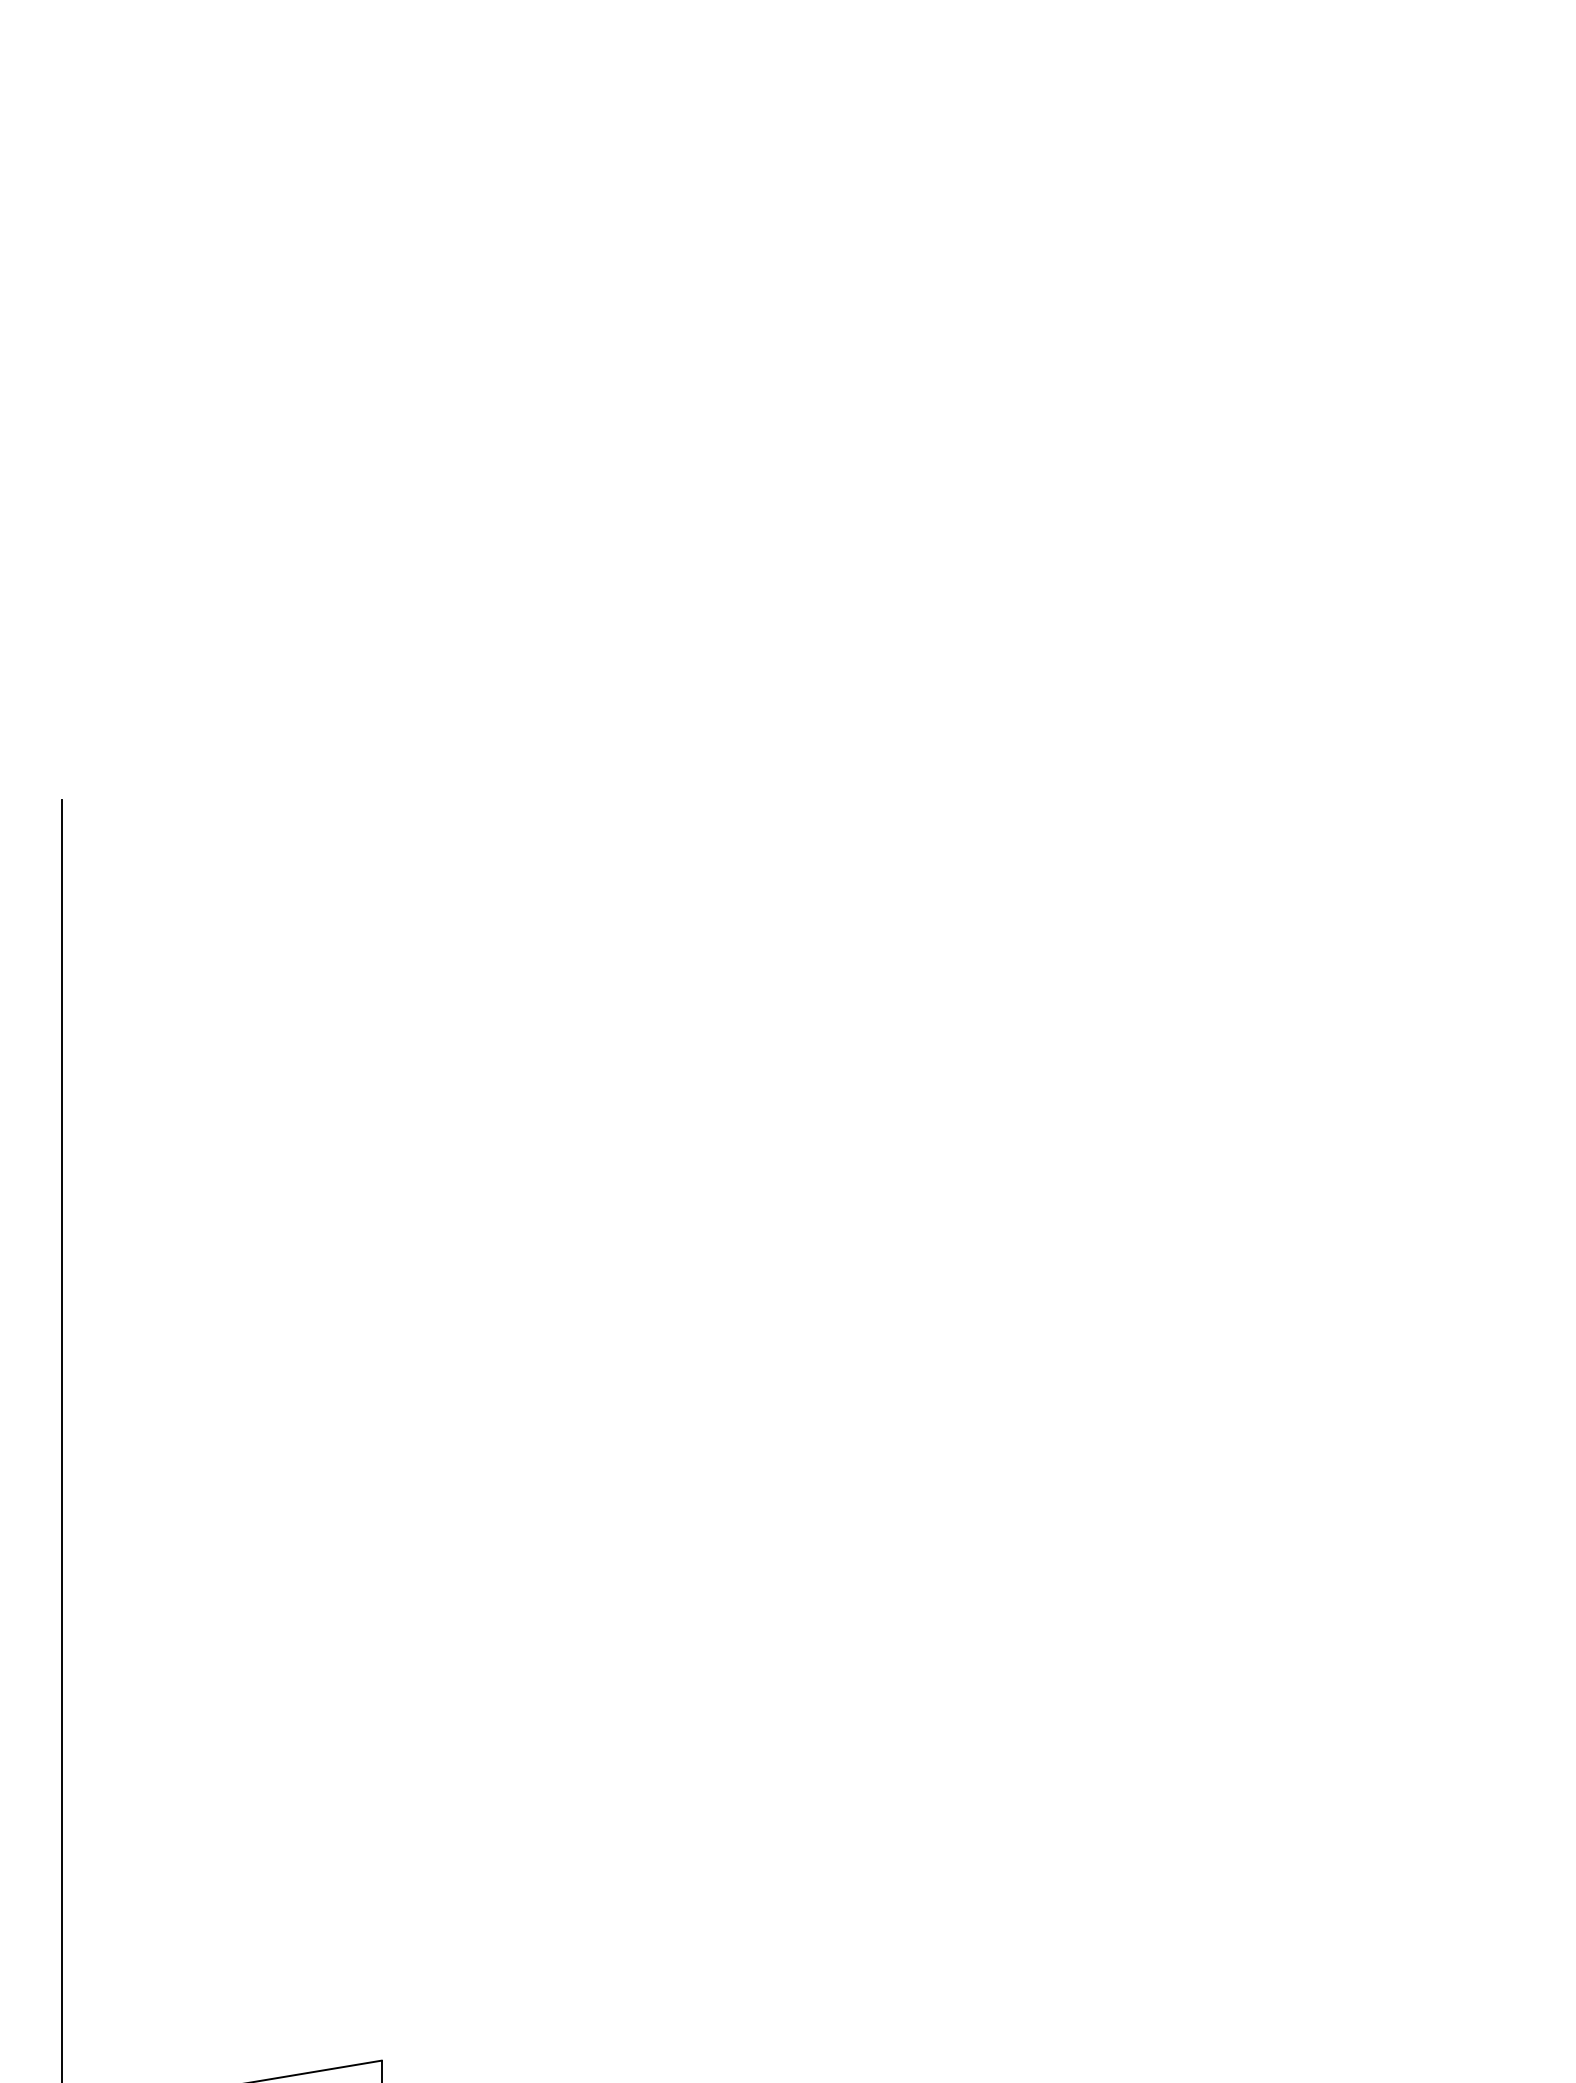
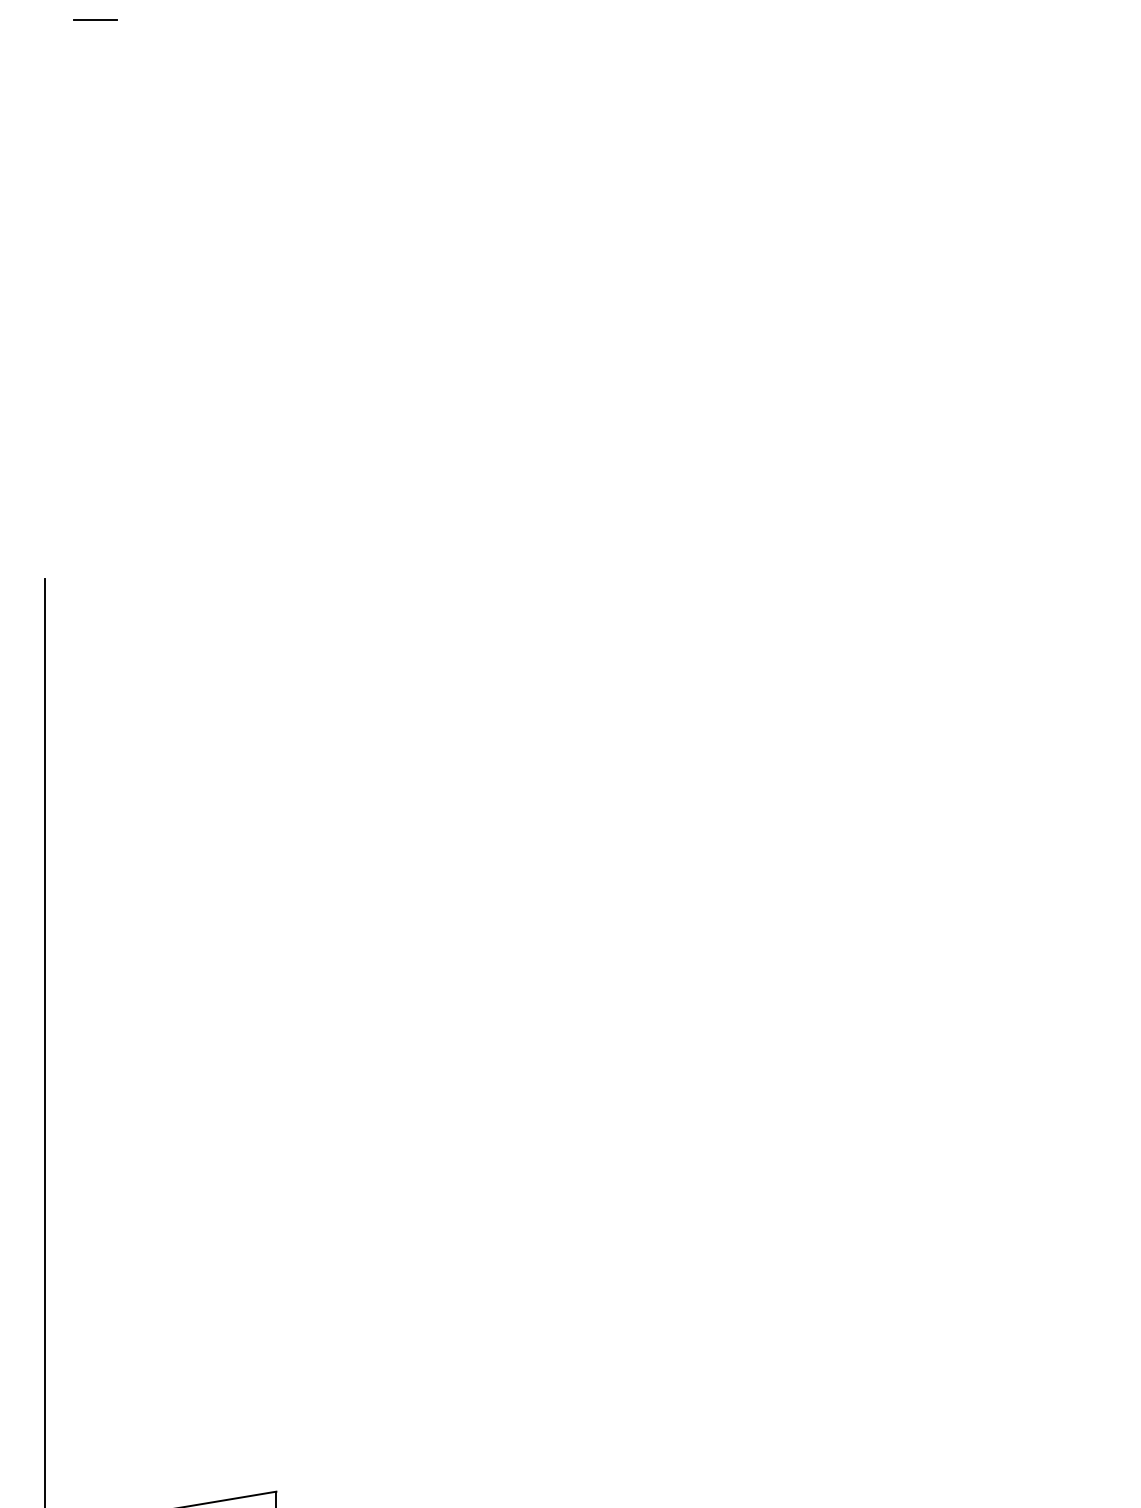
line: (132, 27) -> (96, 20), added

